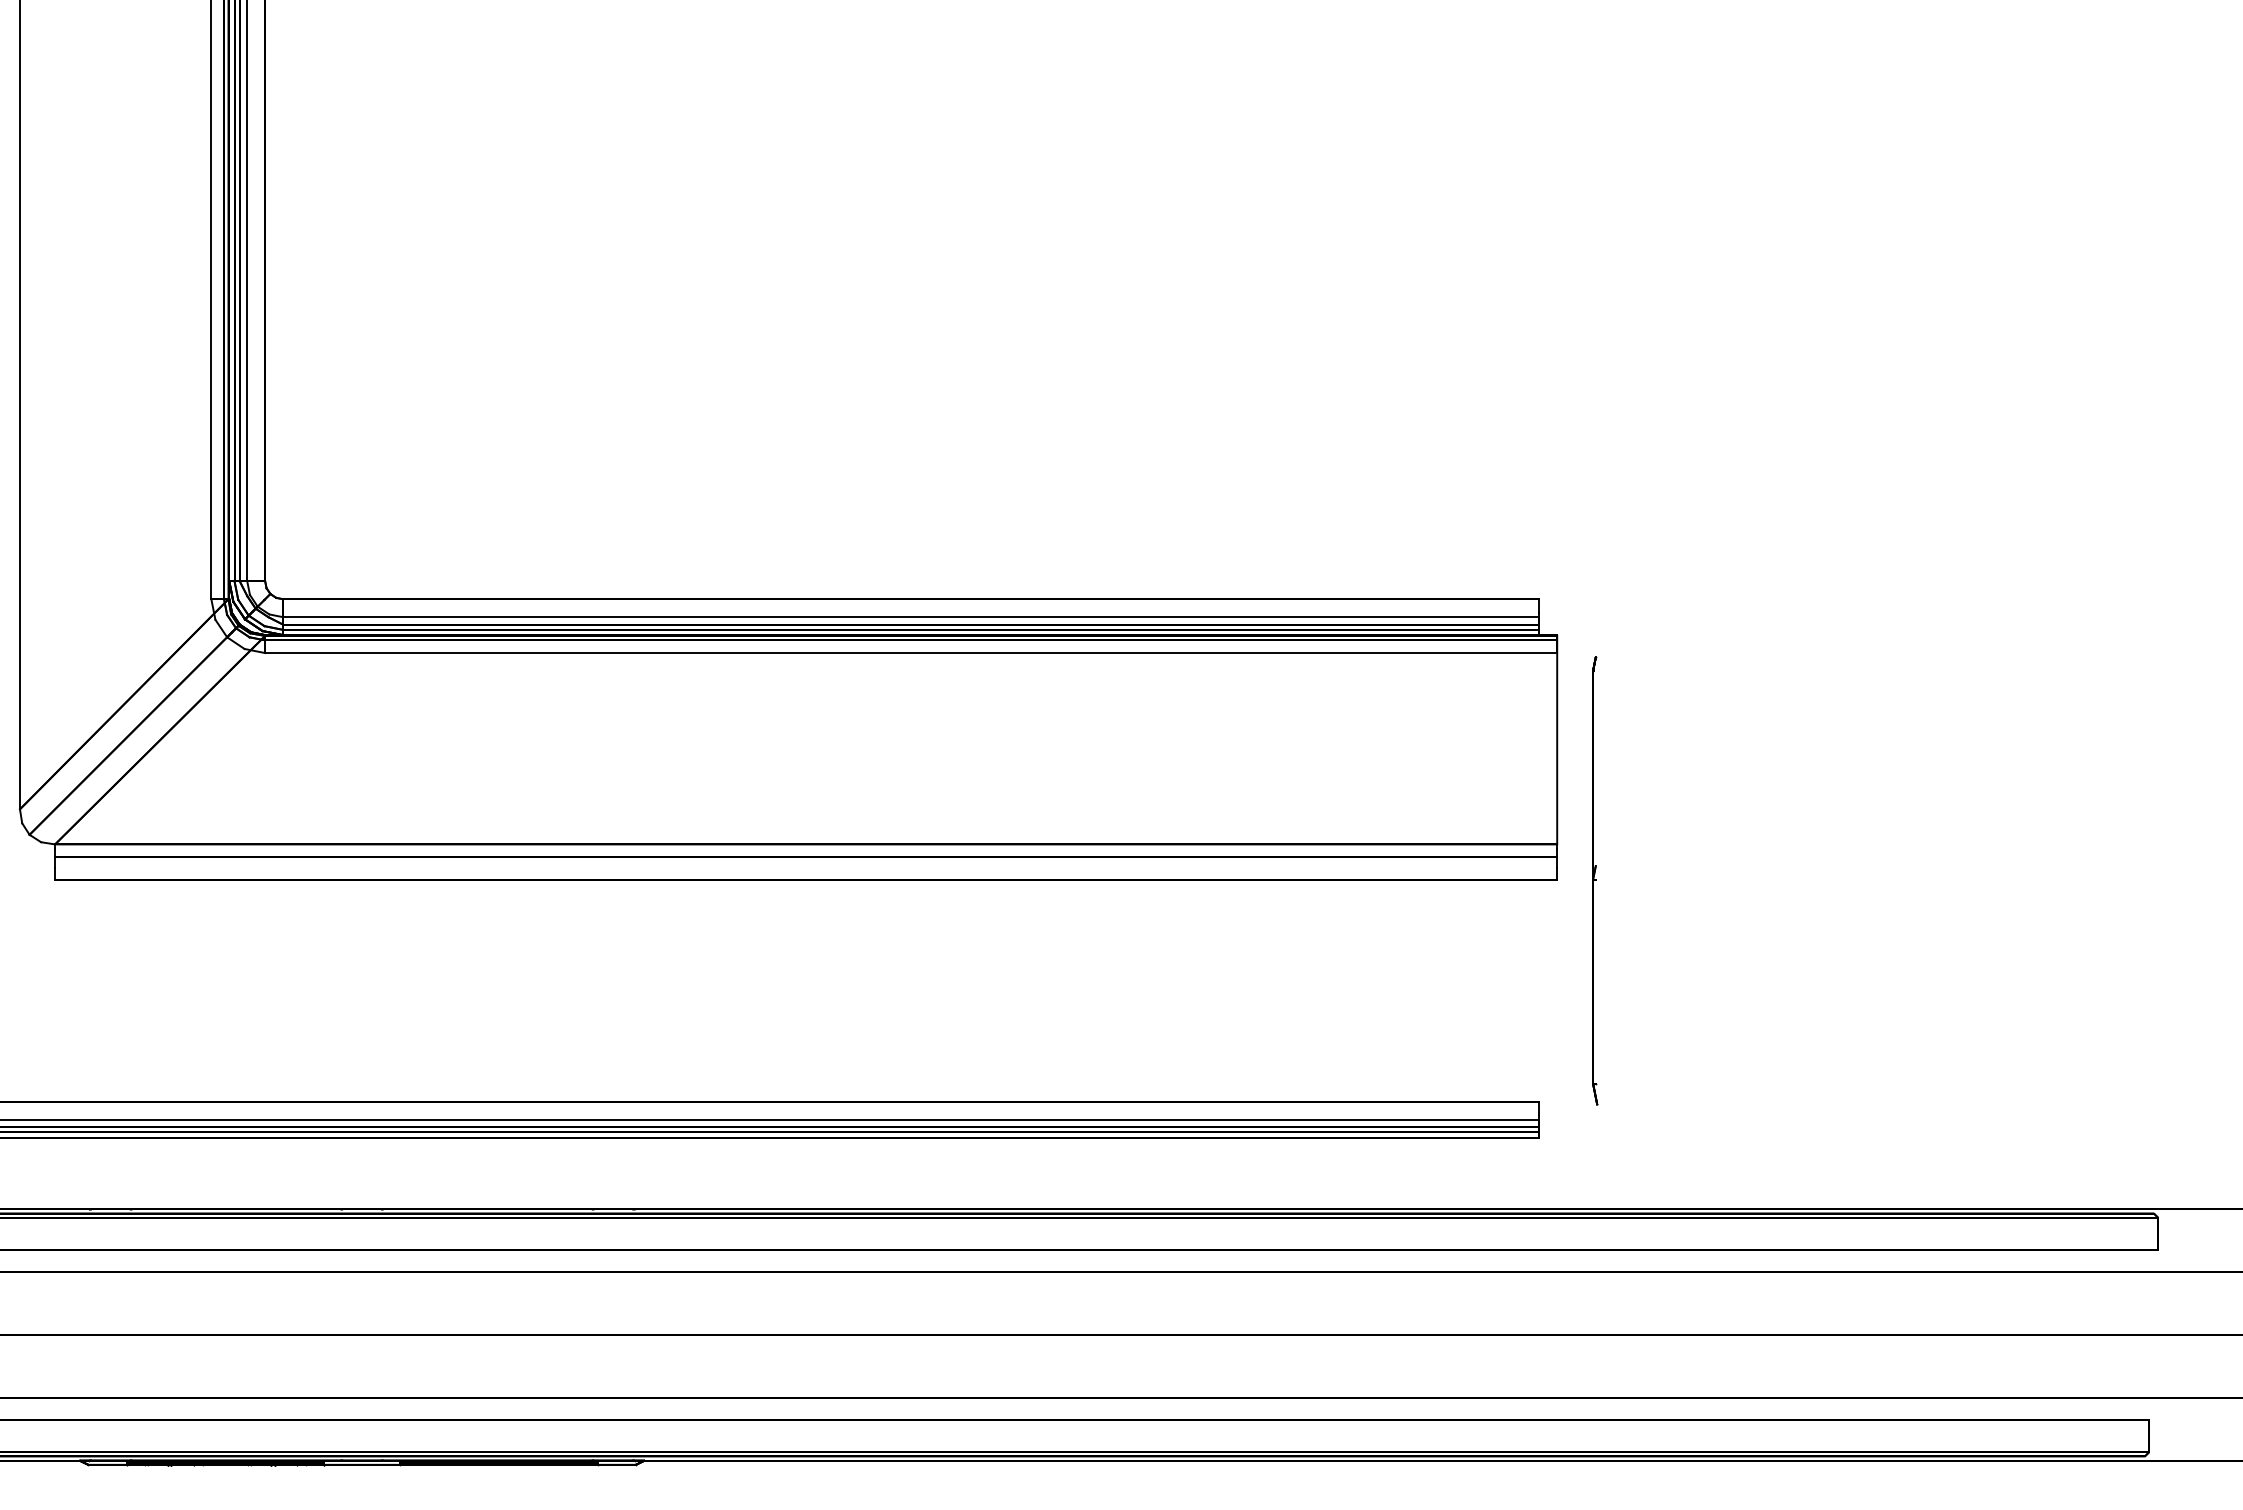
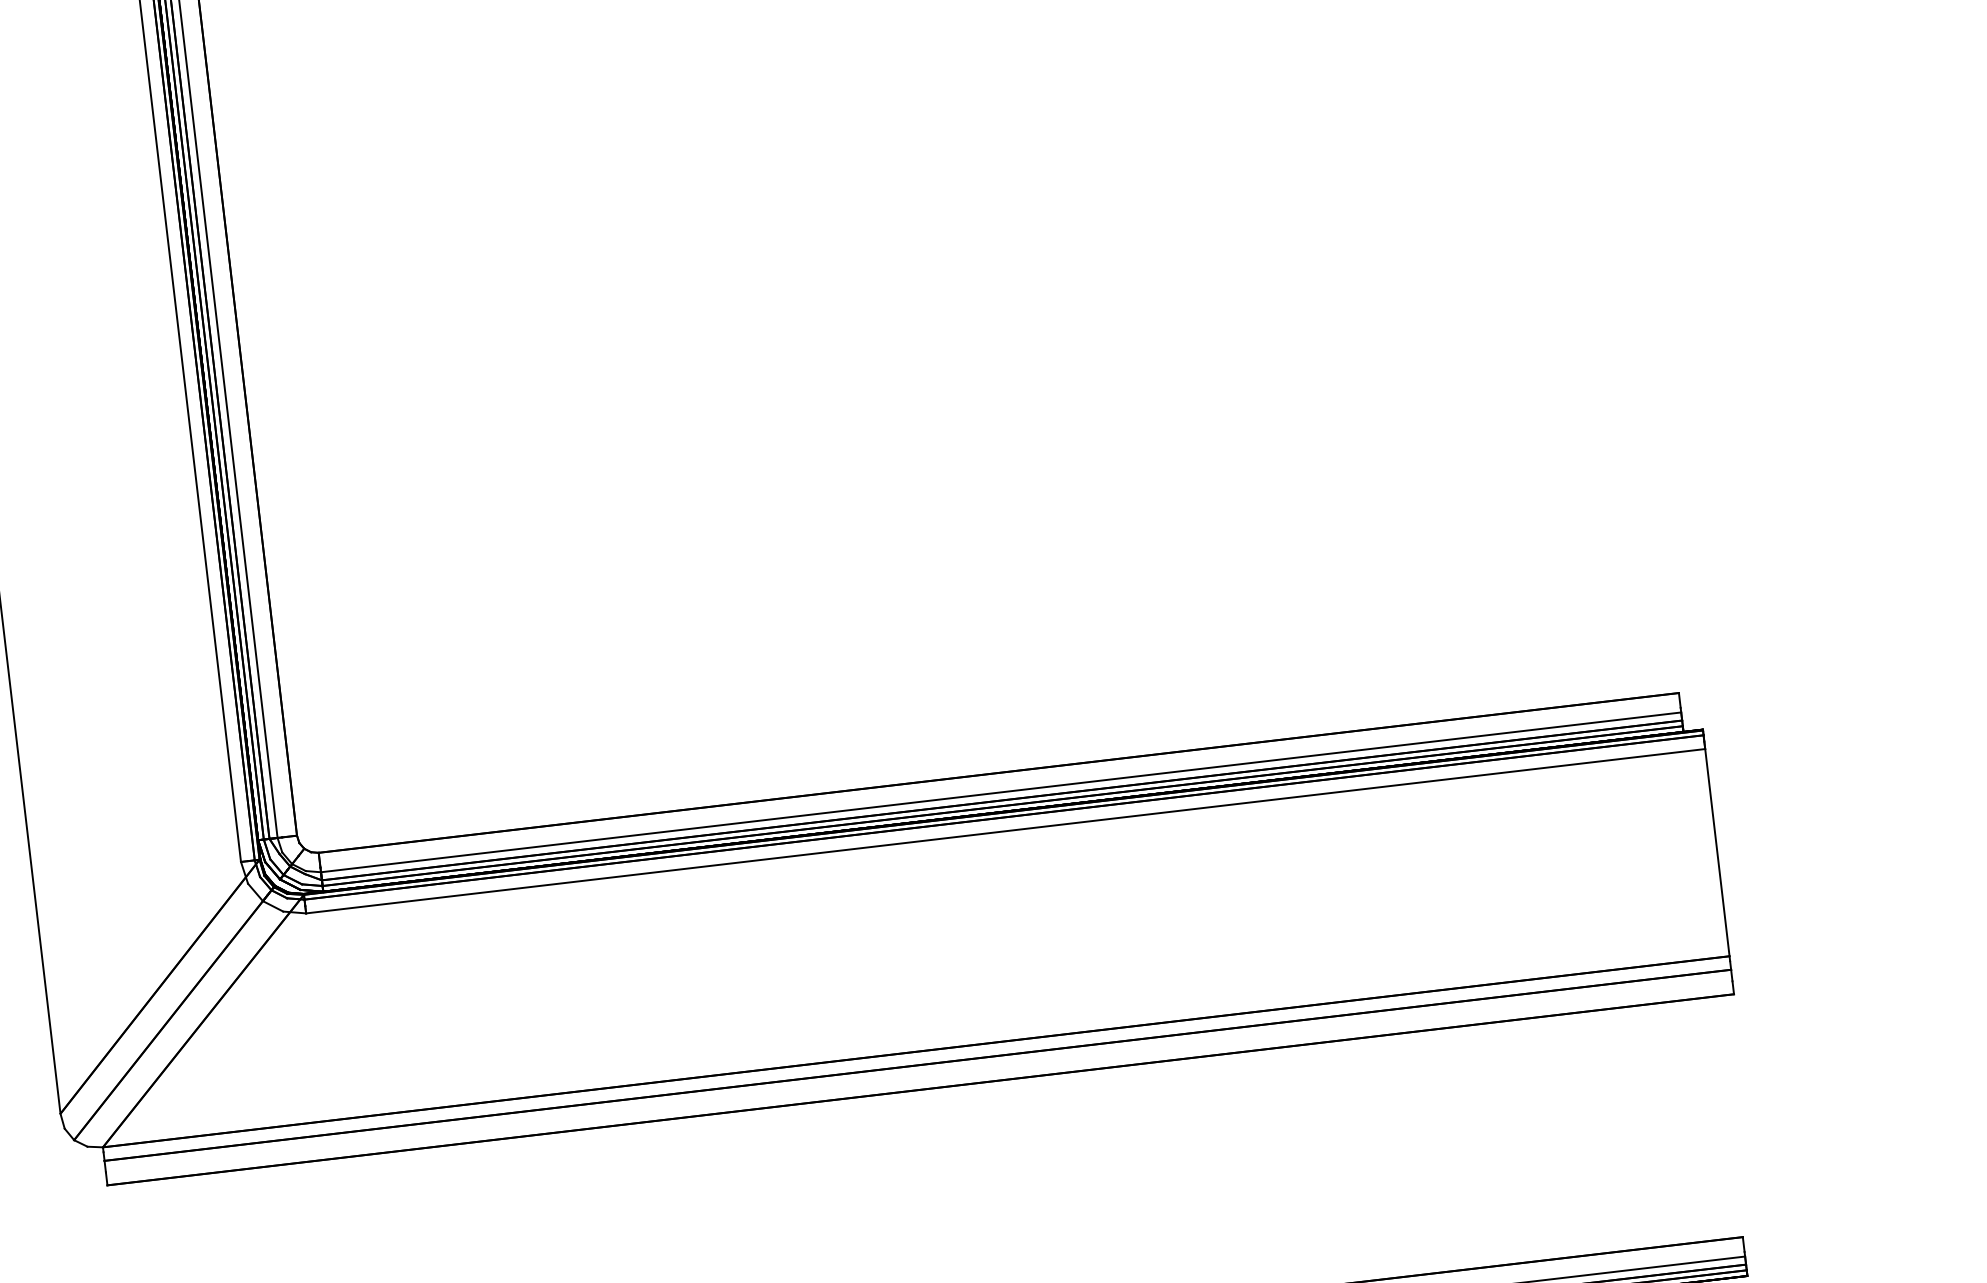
part: (1595, 880) -> (1775, 990), removed

